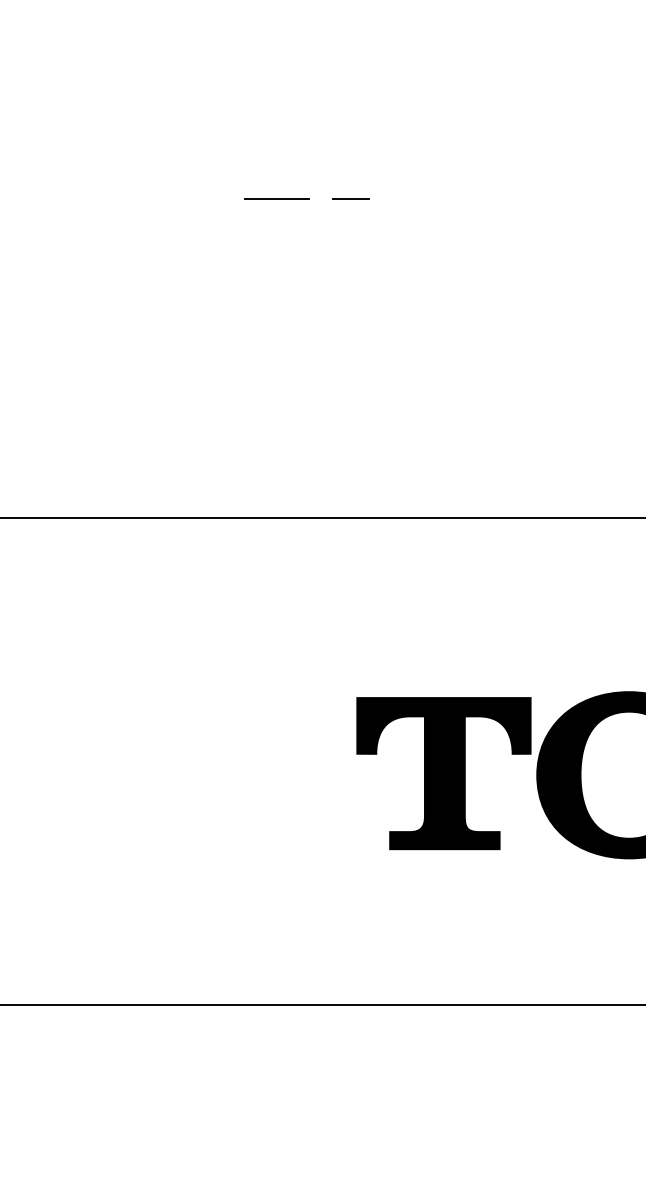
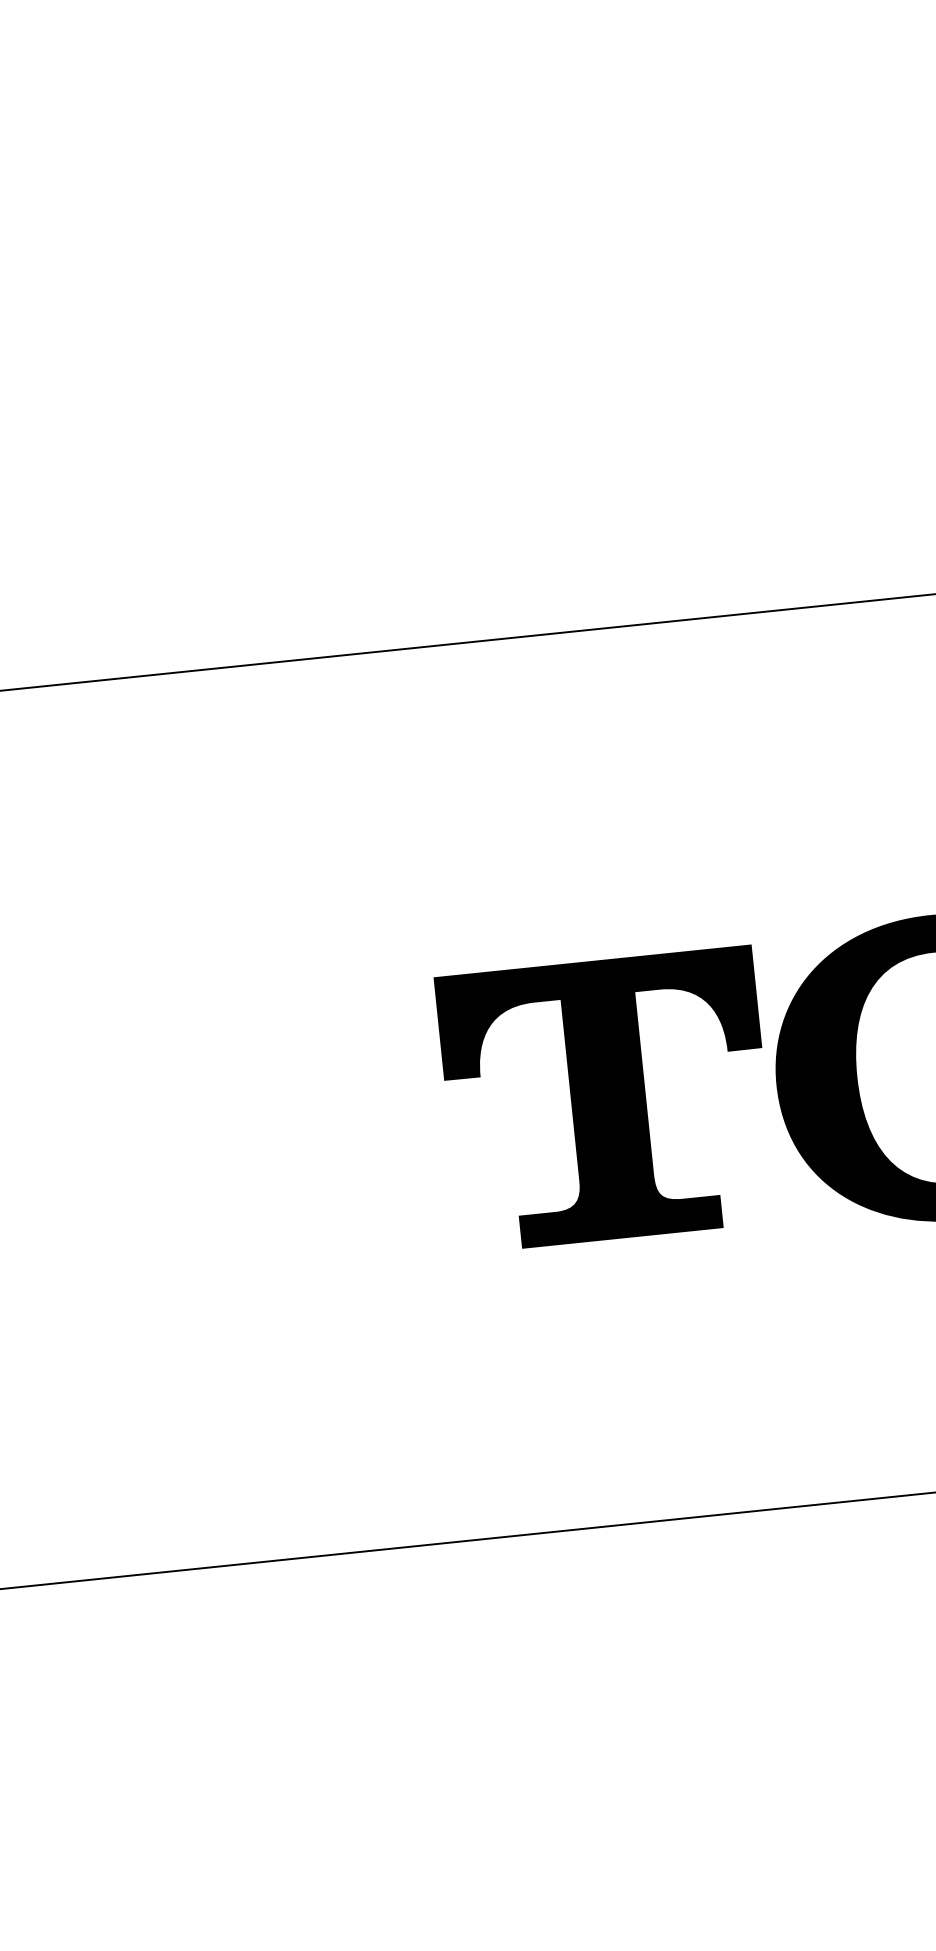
line: (350, 198) -> (327, 67), removed
line: (277, 199) -> (194, 83), removed

